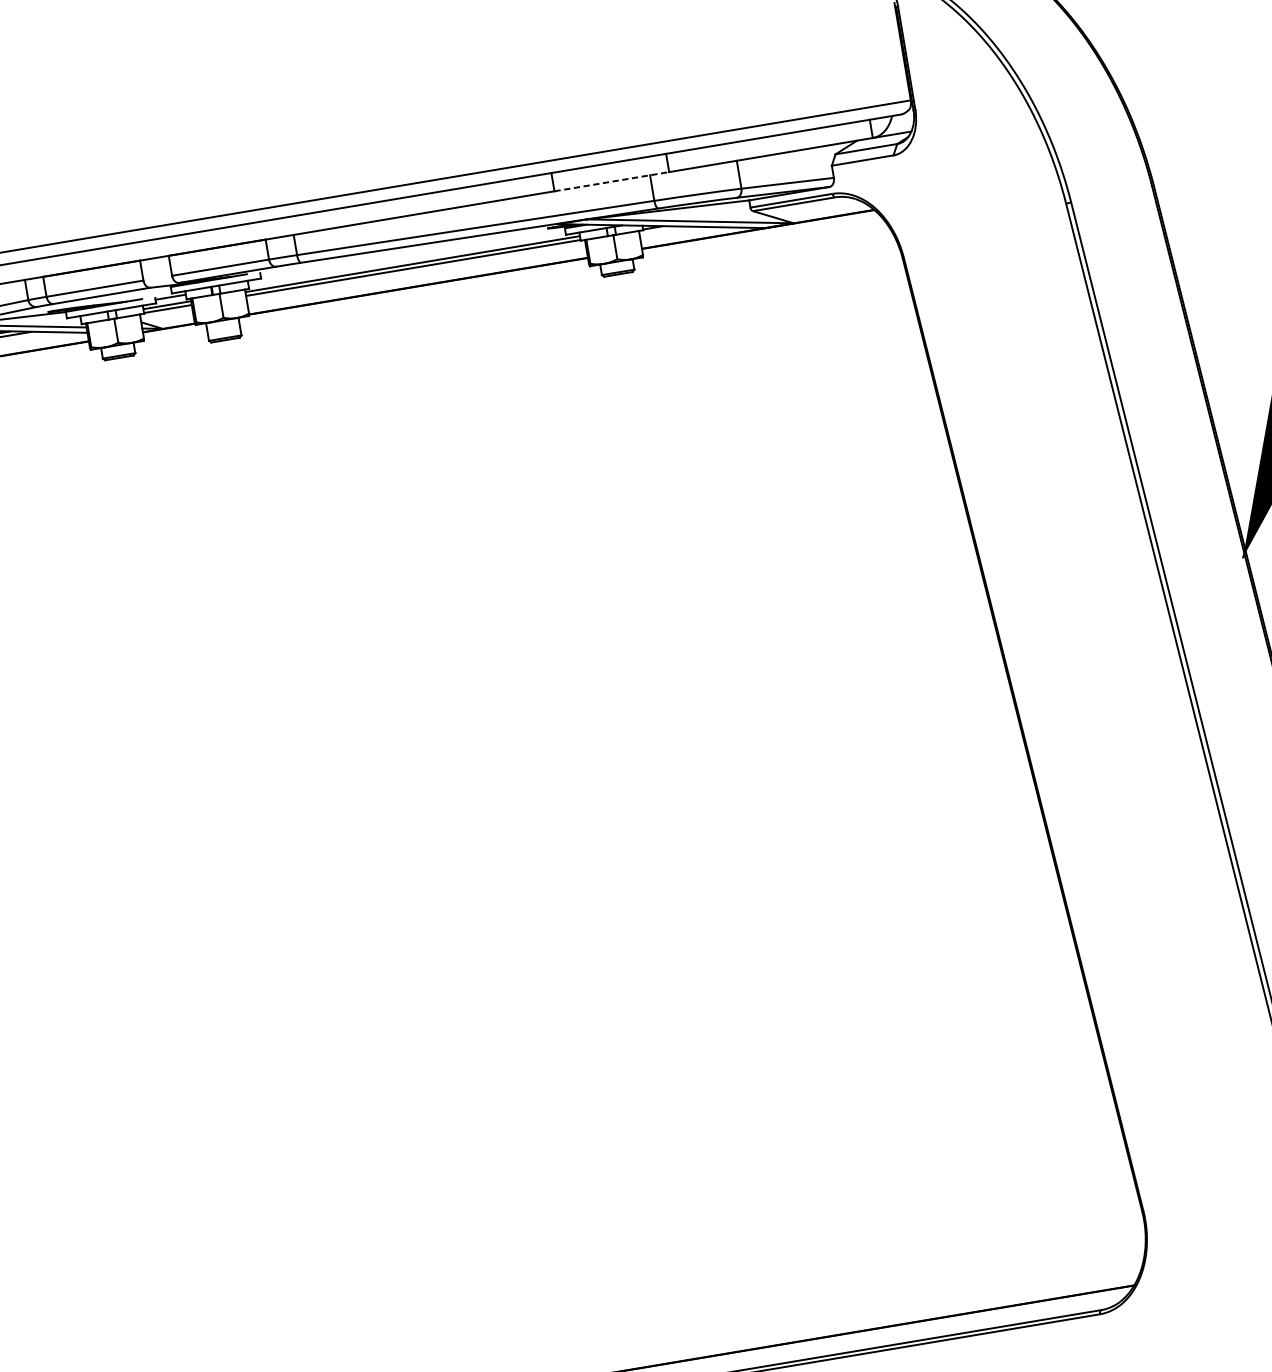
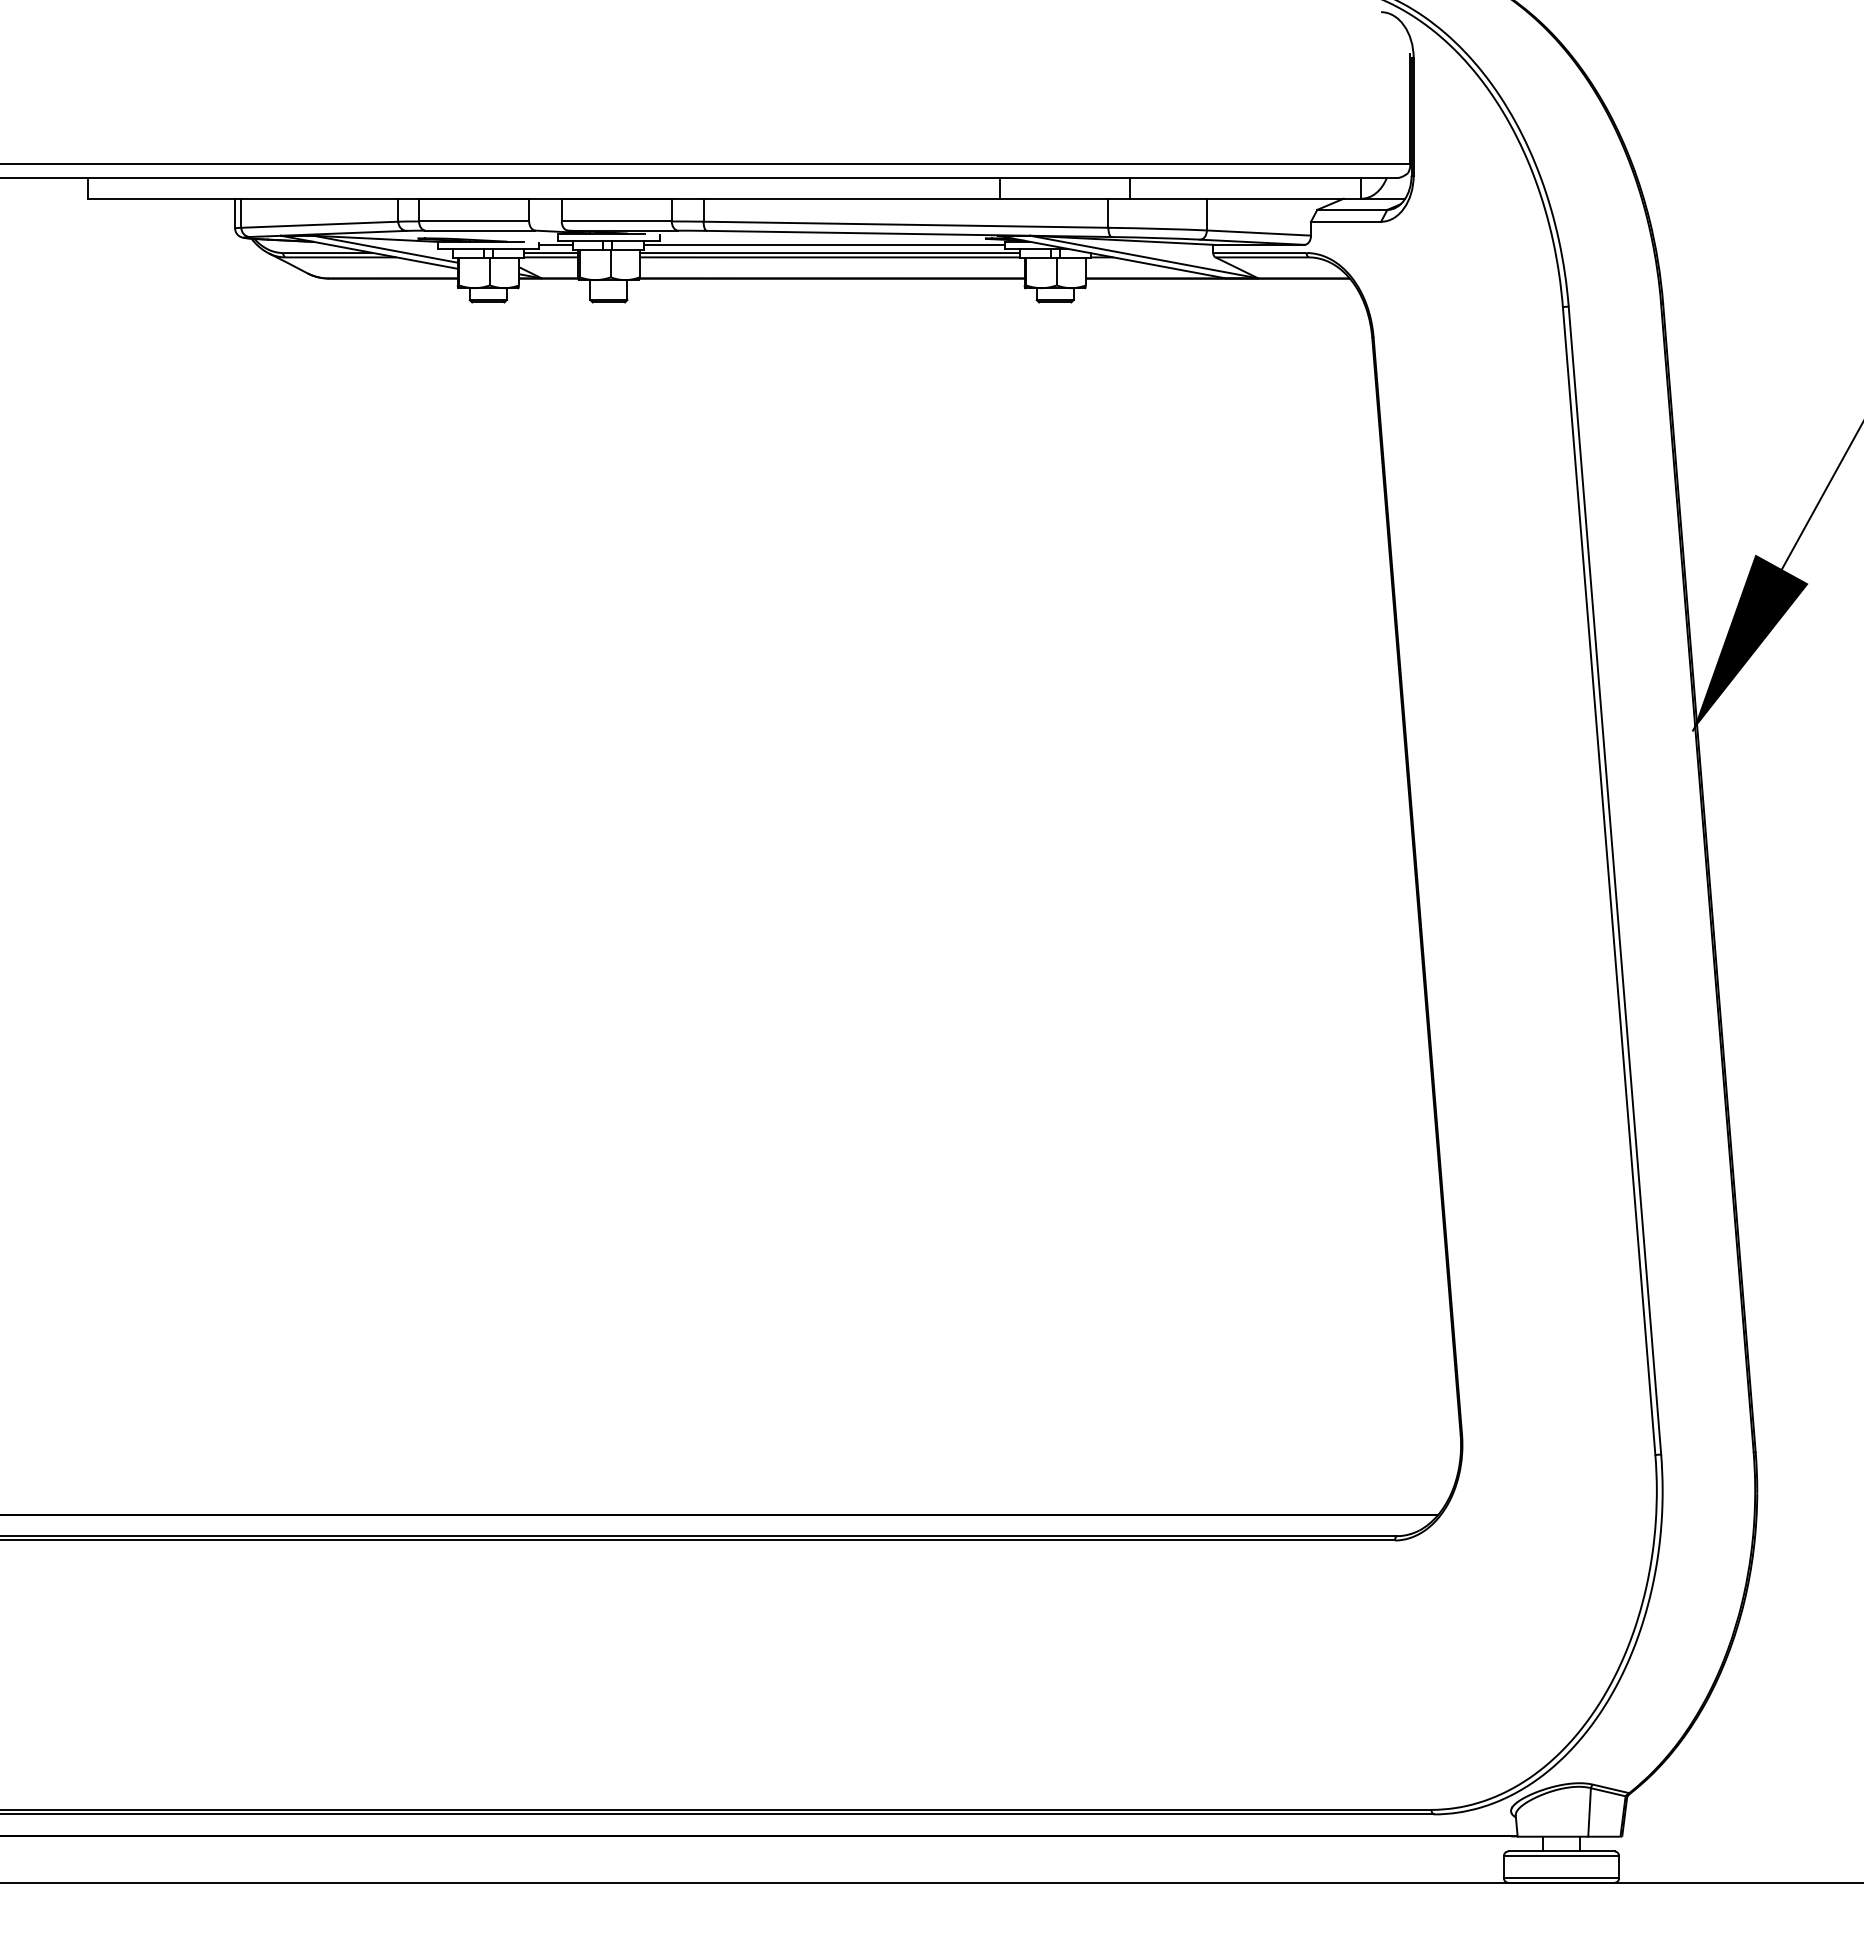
line: (612, 181) -> (1065, 198), dashed -> solid
line: (406, 257) -> (824, 244), added

